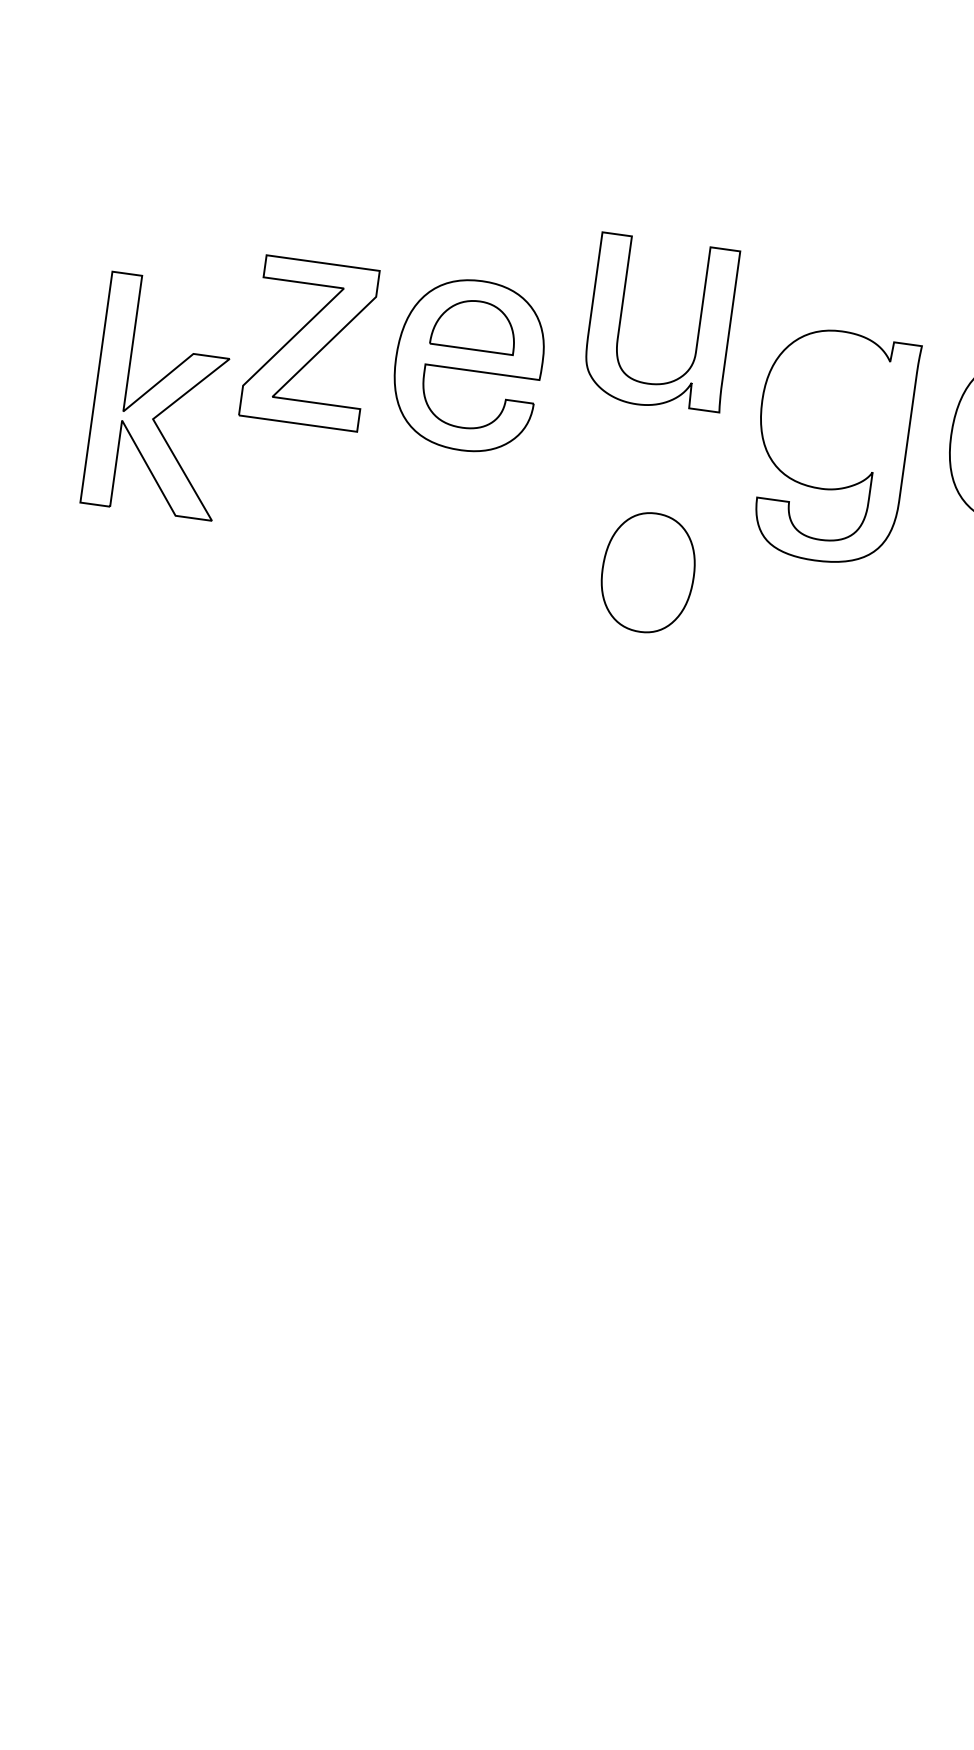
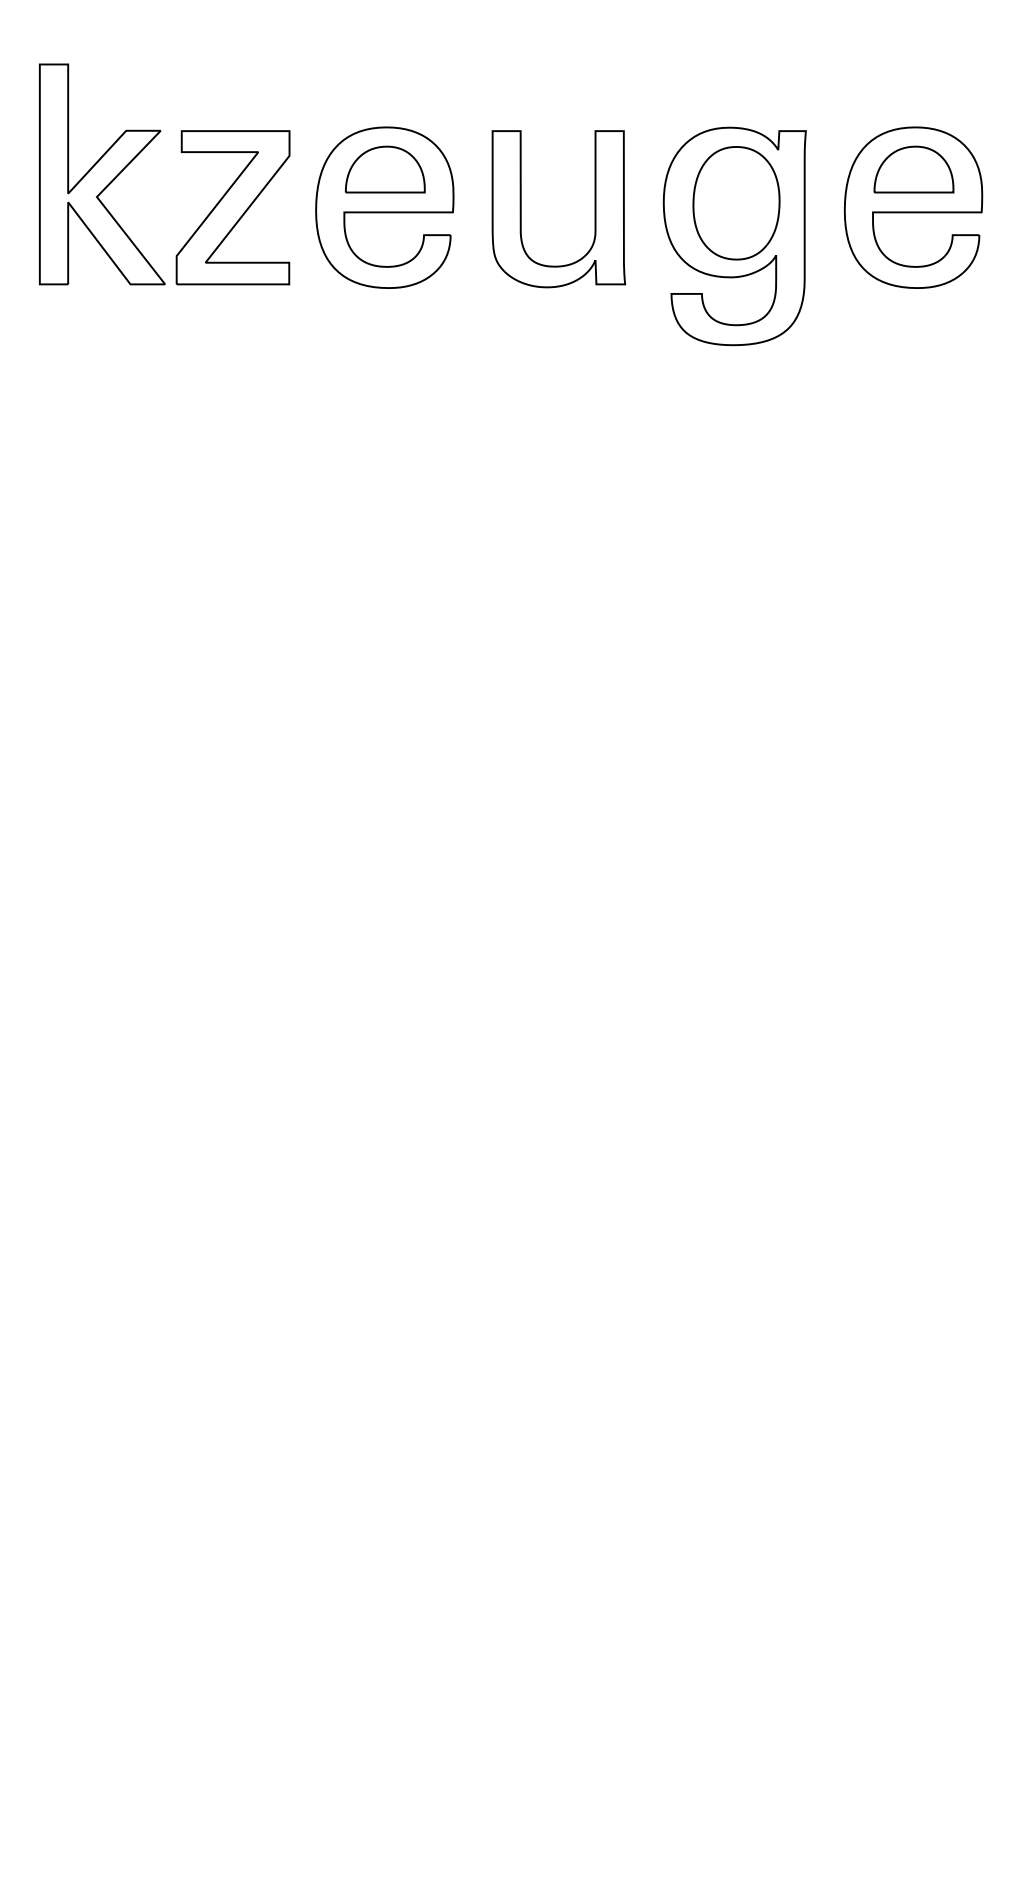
part: (698, 329) -> (594, 209), moved
part: (162, 396) -> (102, 174), moved
part: (648, 572) -> (736, 203), moved

